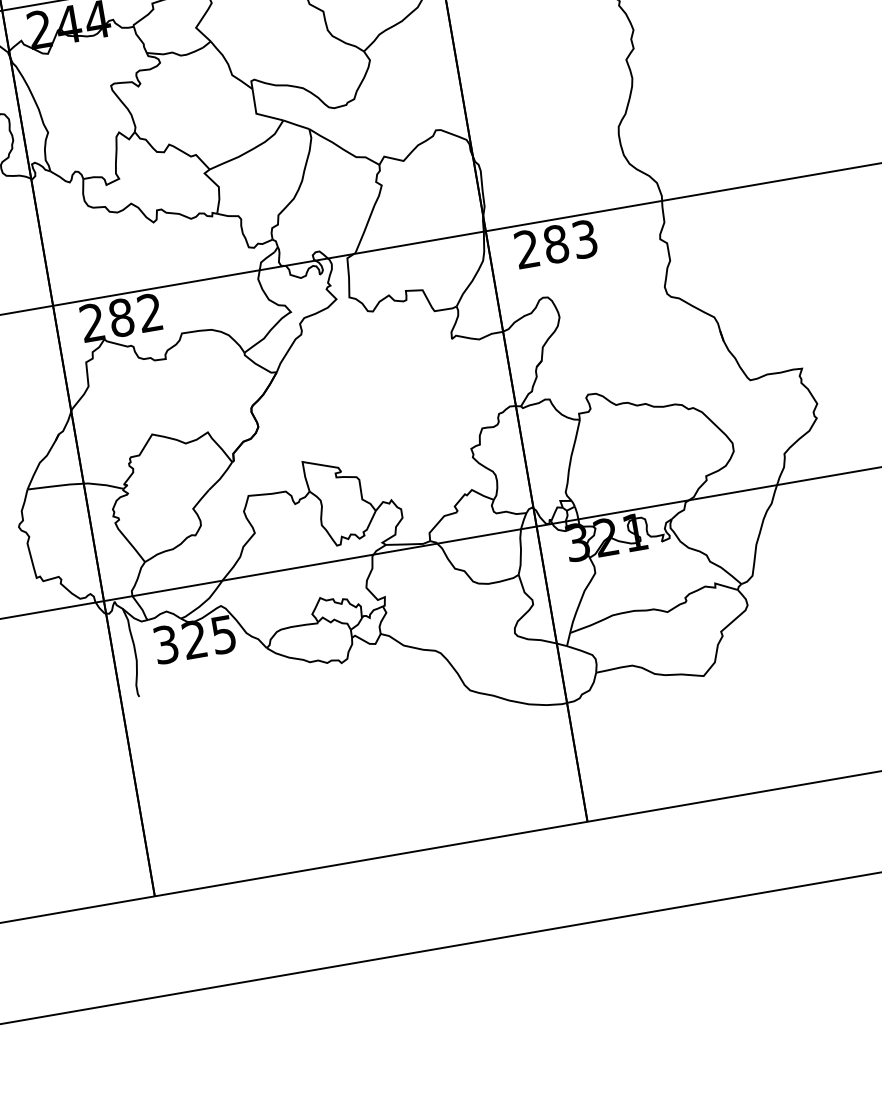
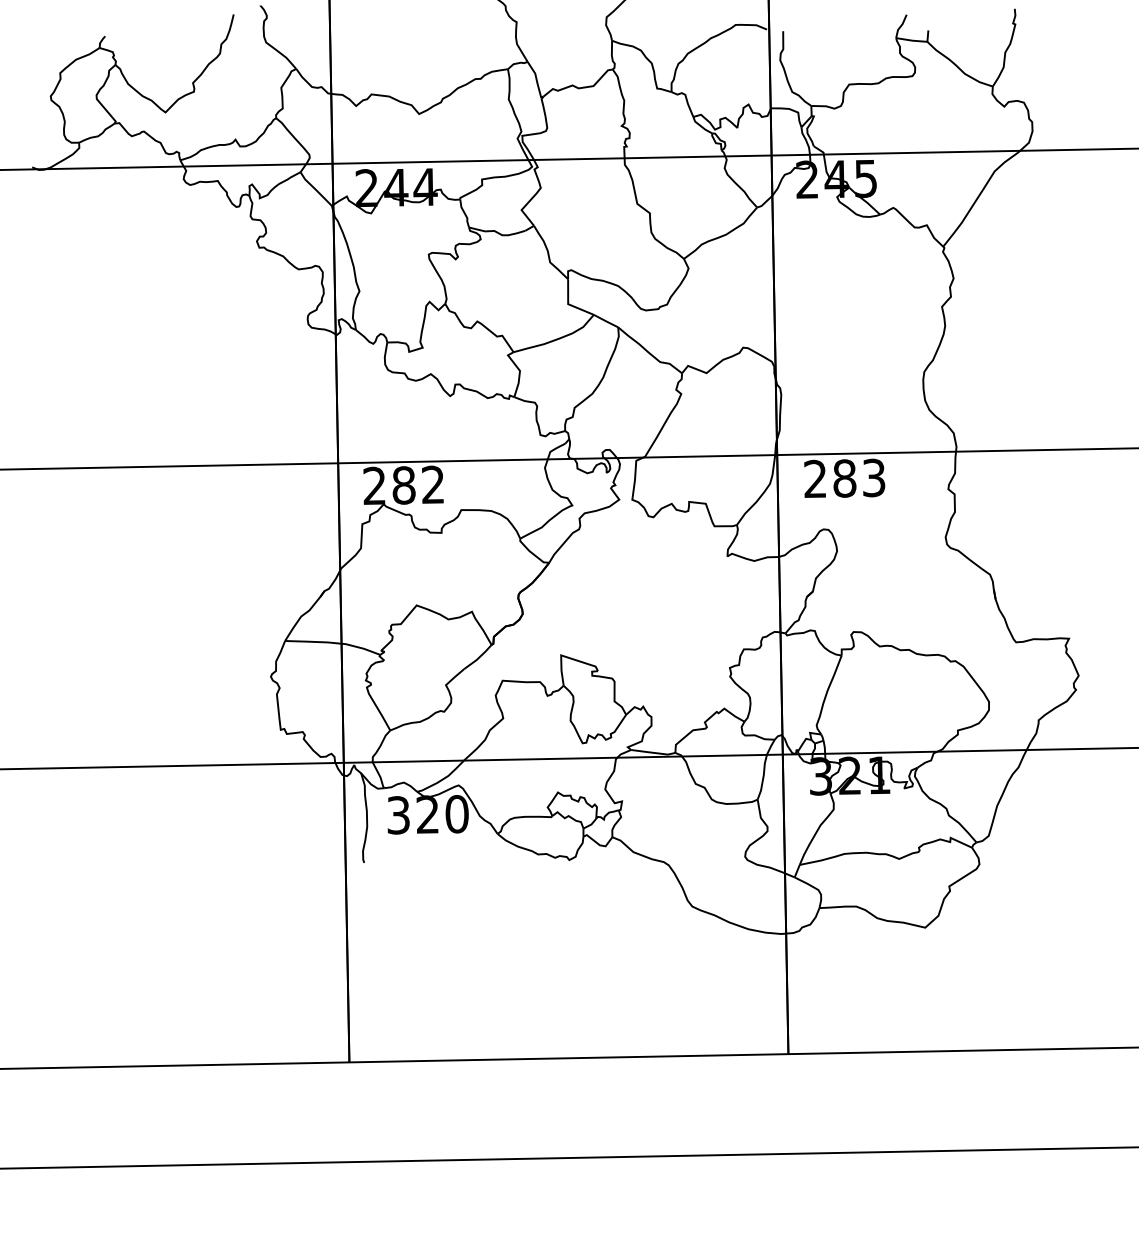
text: (223, 635) -> (456, 814), 325 -> 320

